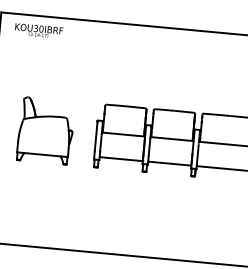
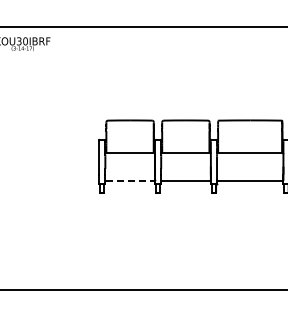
part: (45, 130) -> (40, 156), removed
line: (121, 159) -> (130, 181), solid -> dashed

